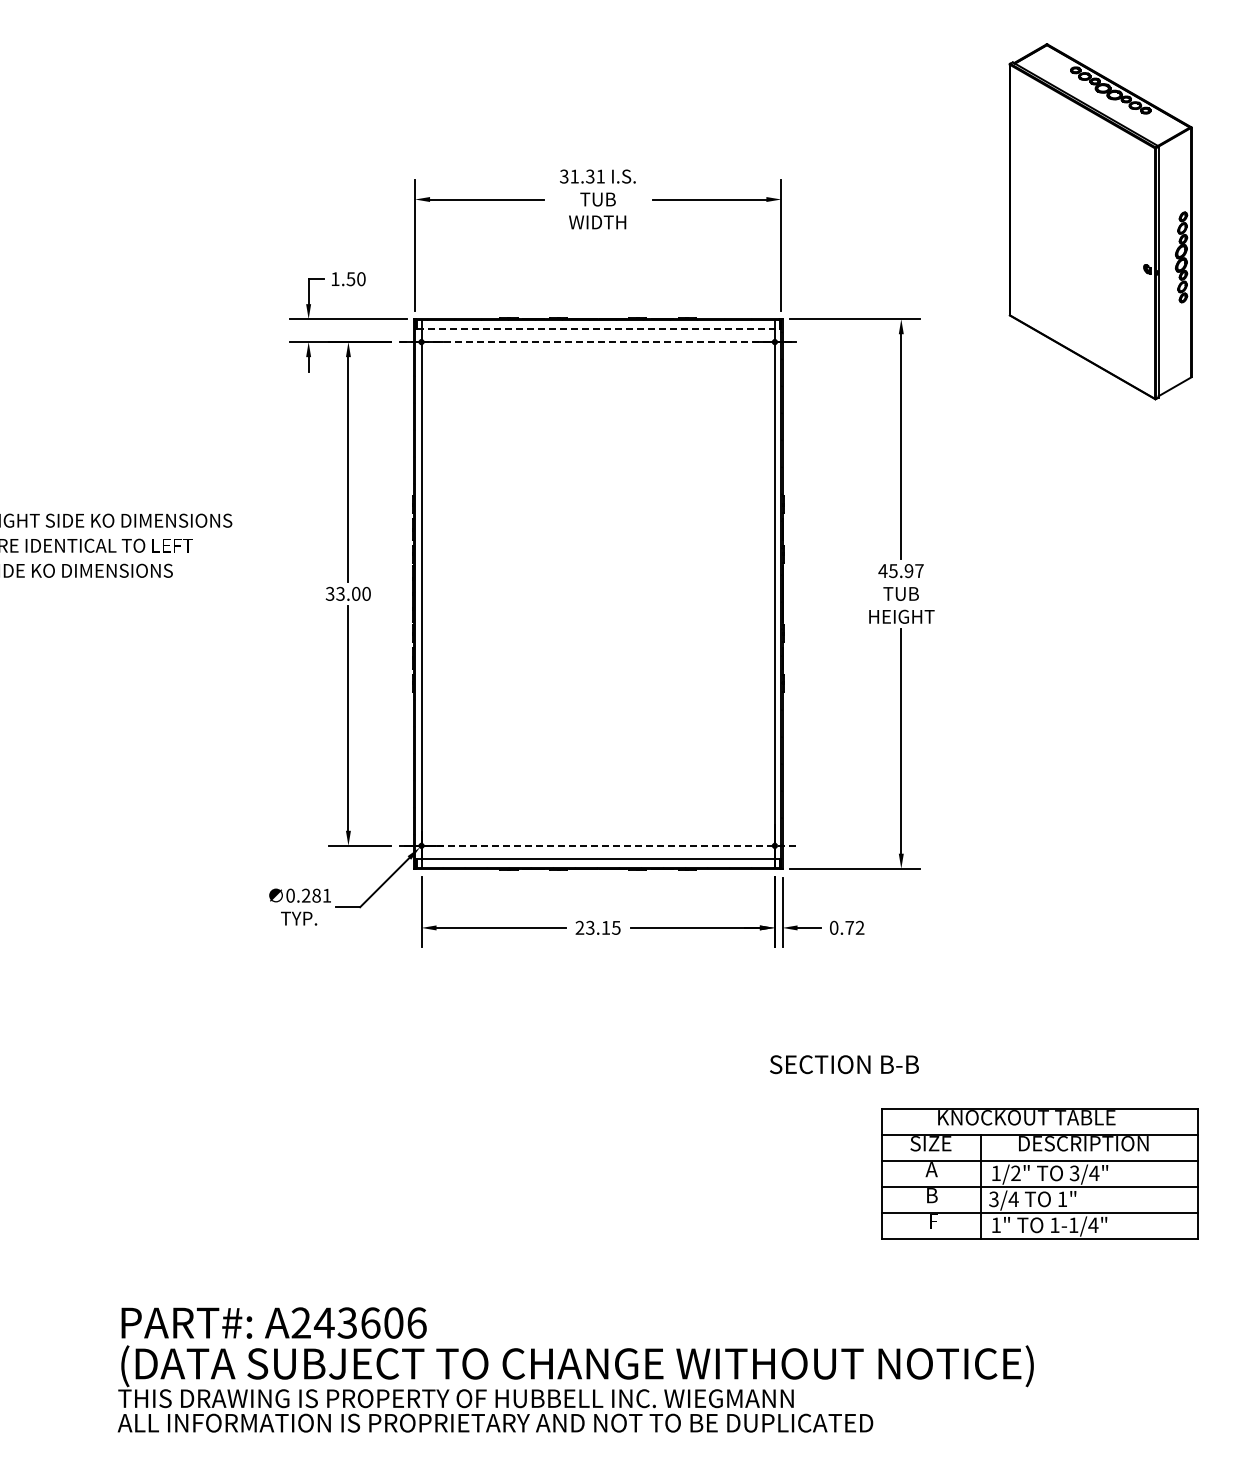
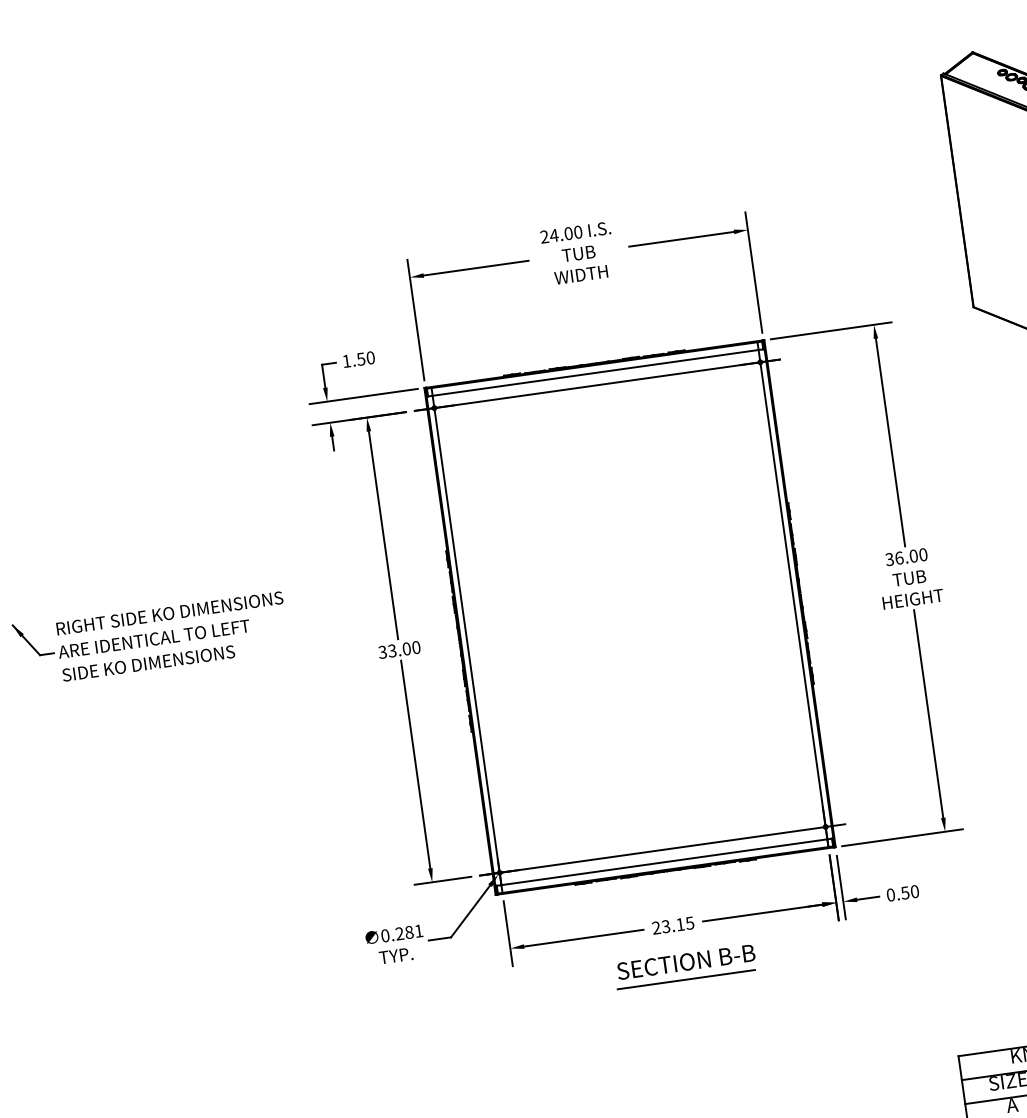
text: (582, 176) -> (561, 234), 31.31 -> 24.00
line: (598, 328) -> (595, 372), dashed -> solid
line: (598, 342) -> (597, 385), dashed -> solid
text: (900, 571) -> (905, 557), 45.97 -> 36.00
line: (598, 845) -> (662, 849), dashed -> solid
text: (854, 927) -> (909, 892), 0.72 -> 0.50
line: (603, 987) -> (685, 979), added
text: (844, 1064) -> (686, 961), moved

